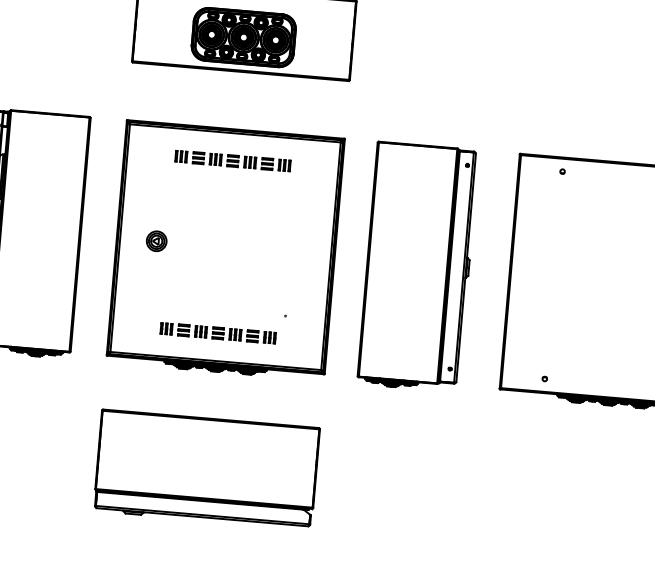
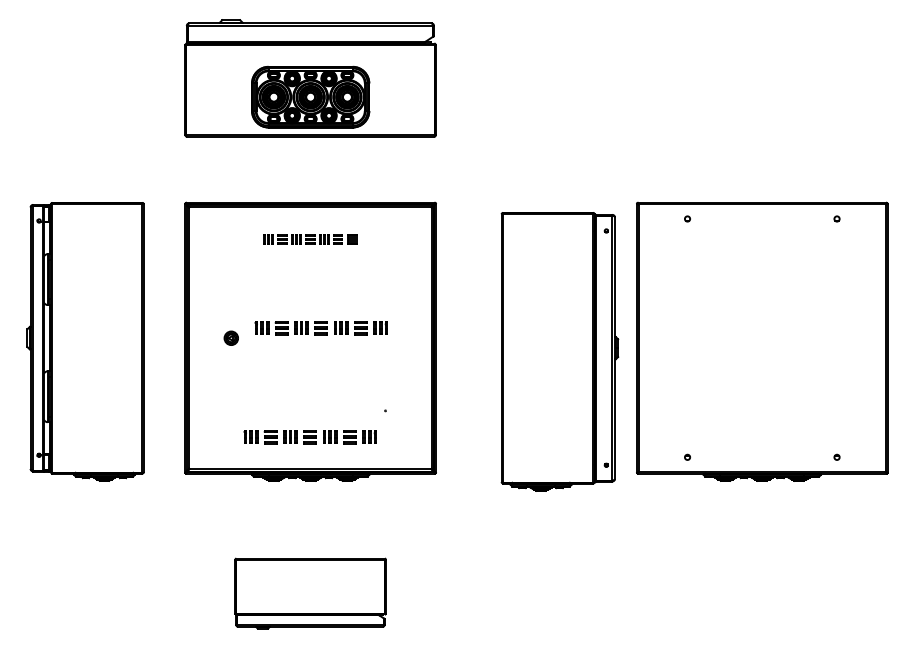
part: (233, 161) -> (310, 239), size x0.7
part: (235, 239) -> (320, 328), added
part: (156, 241) -> (231, 338), size x0.6
part: (417, 266) -> (559, 351), moved
part: (206, 469) -> (310, 593), size x0.6

